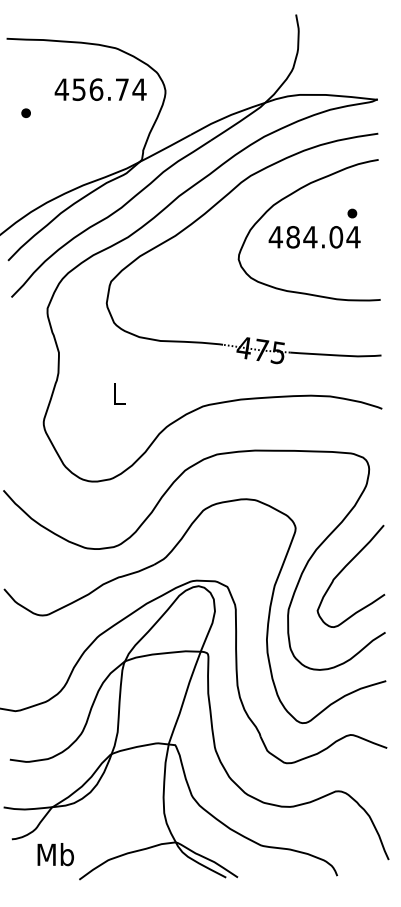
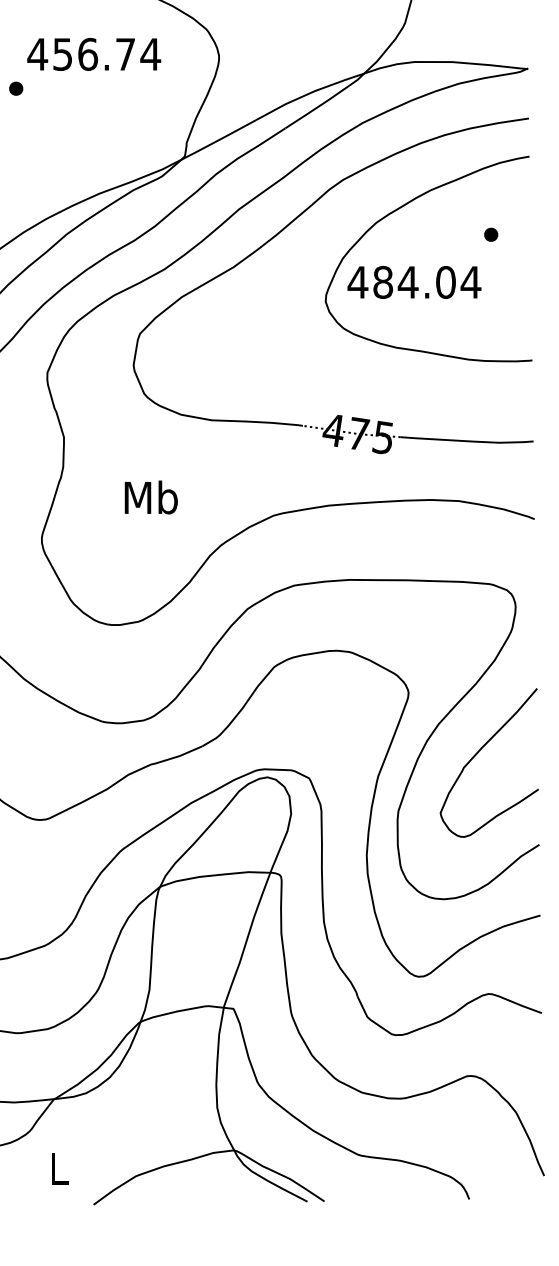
text: (100, 89) -> (93, 54), moved
text: (314, 237) -> (414, 282), moved
text: (118, 393) -> (150, 496), L -> Mb
text: (55, 854) -> (58, 1168), Mb -> L

